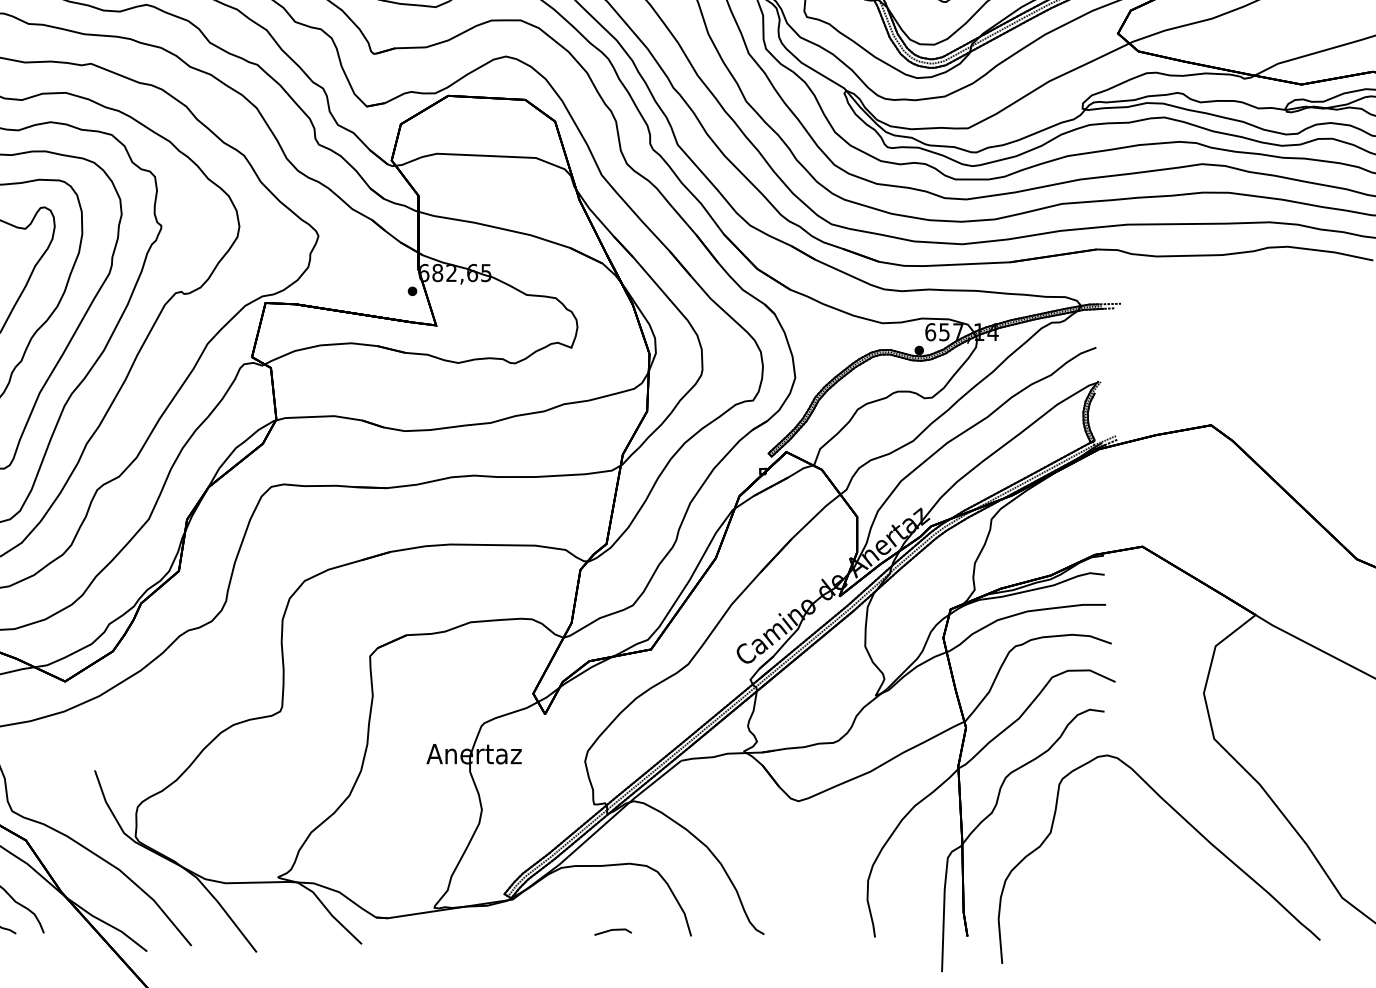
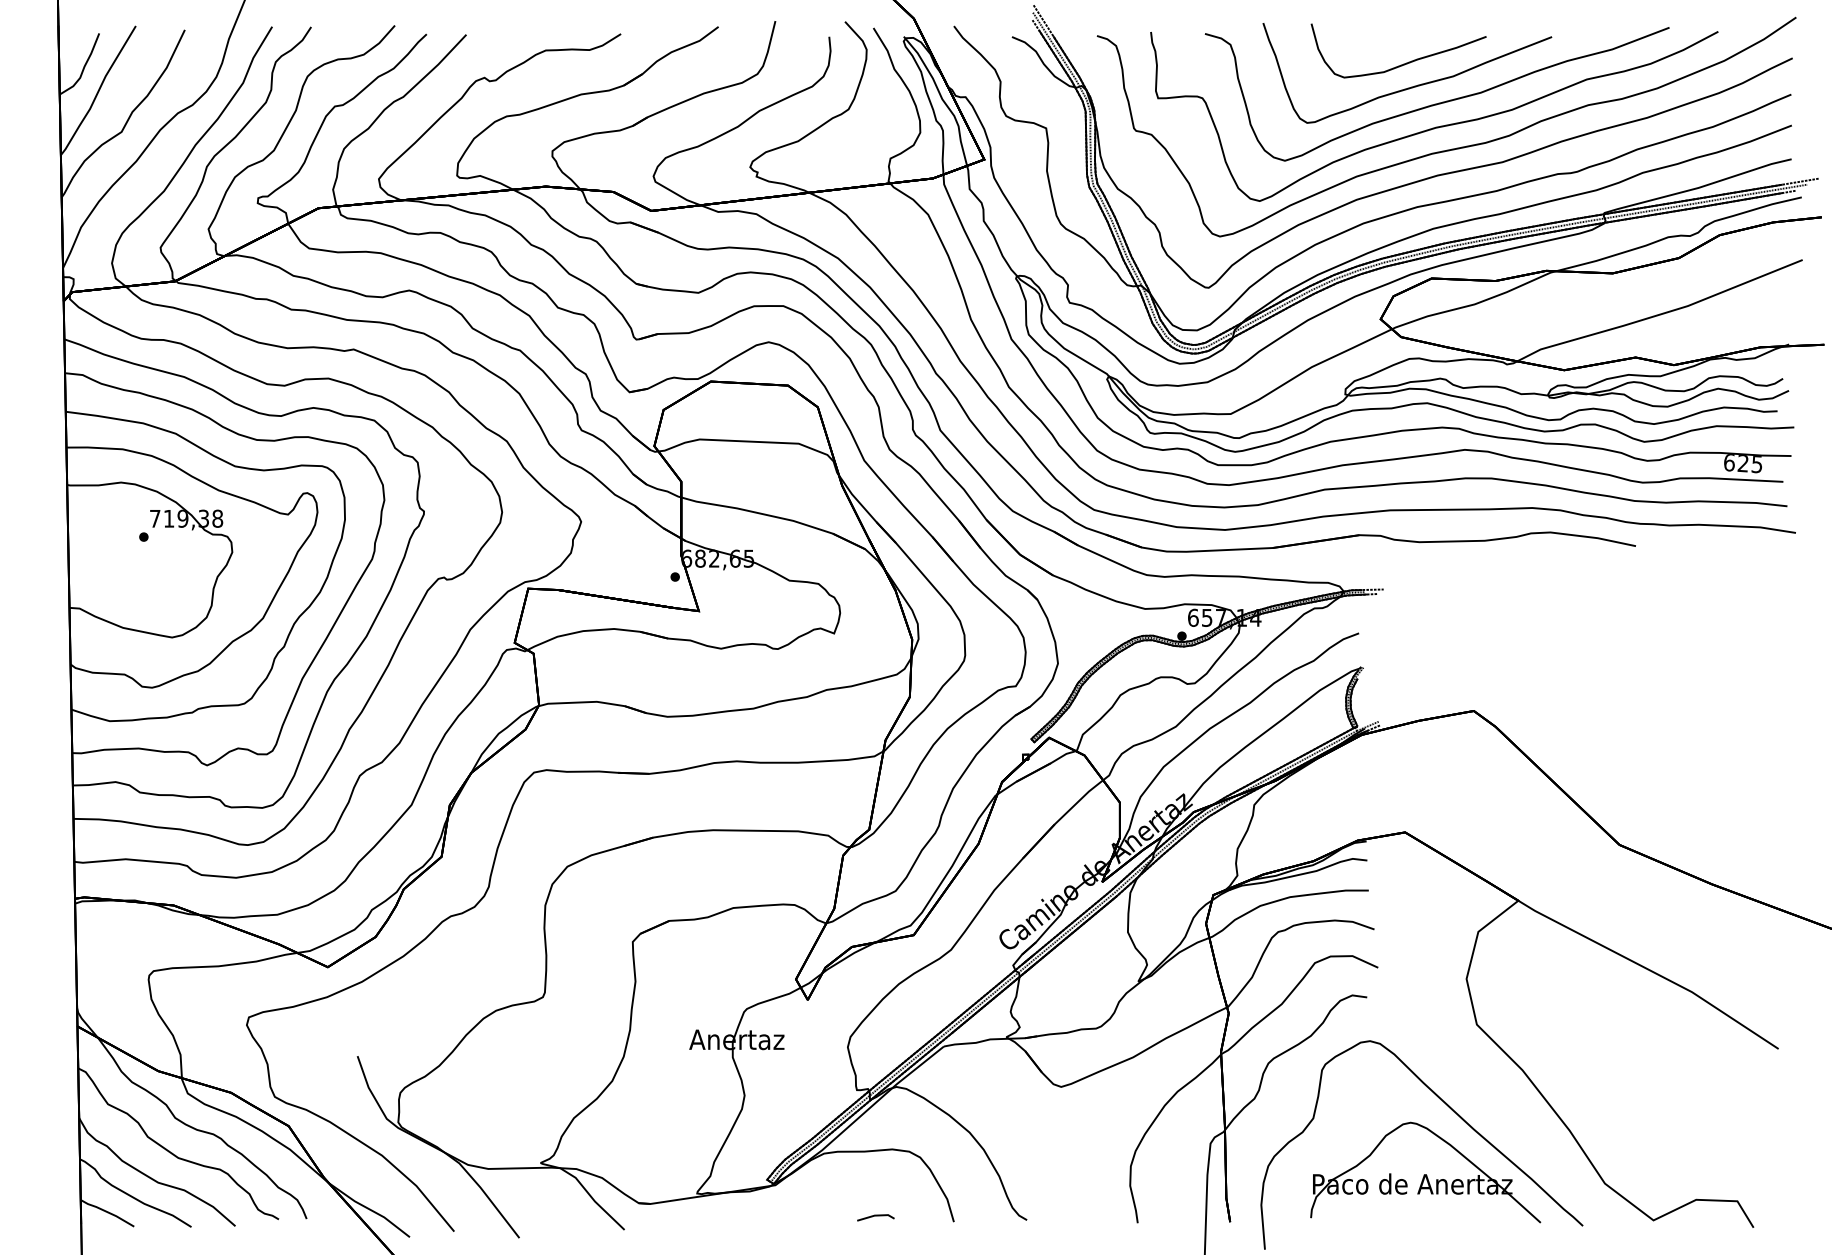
part: (1162, 886) -> (1425, 1172), added

